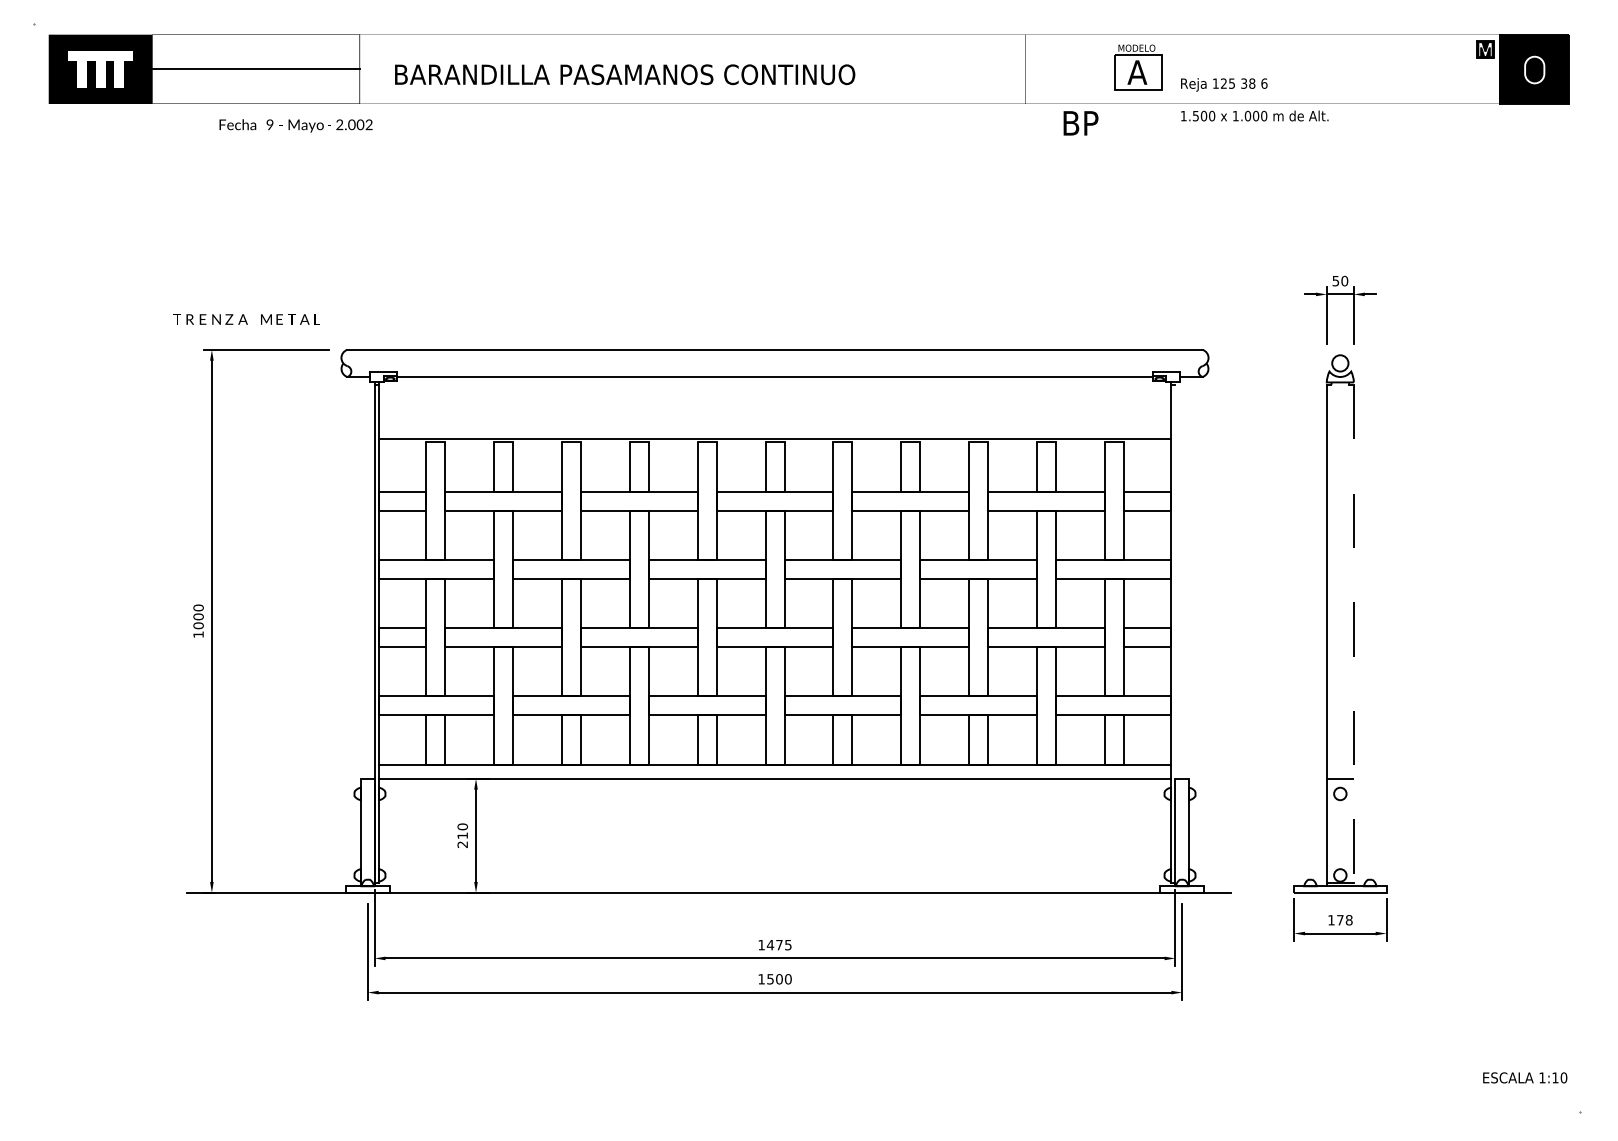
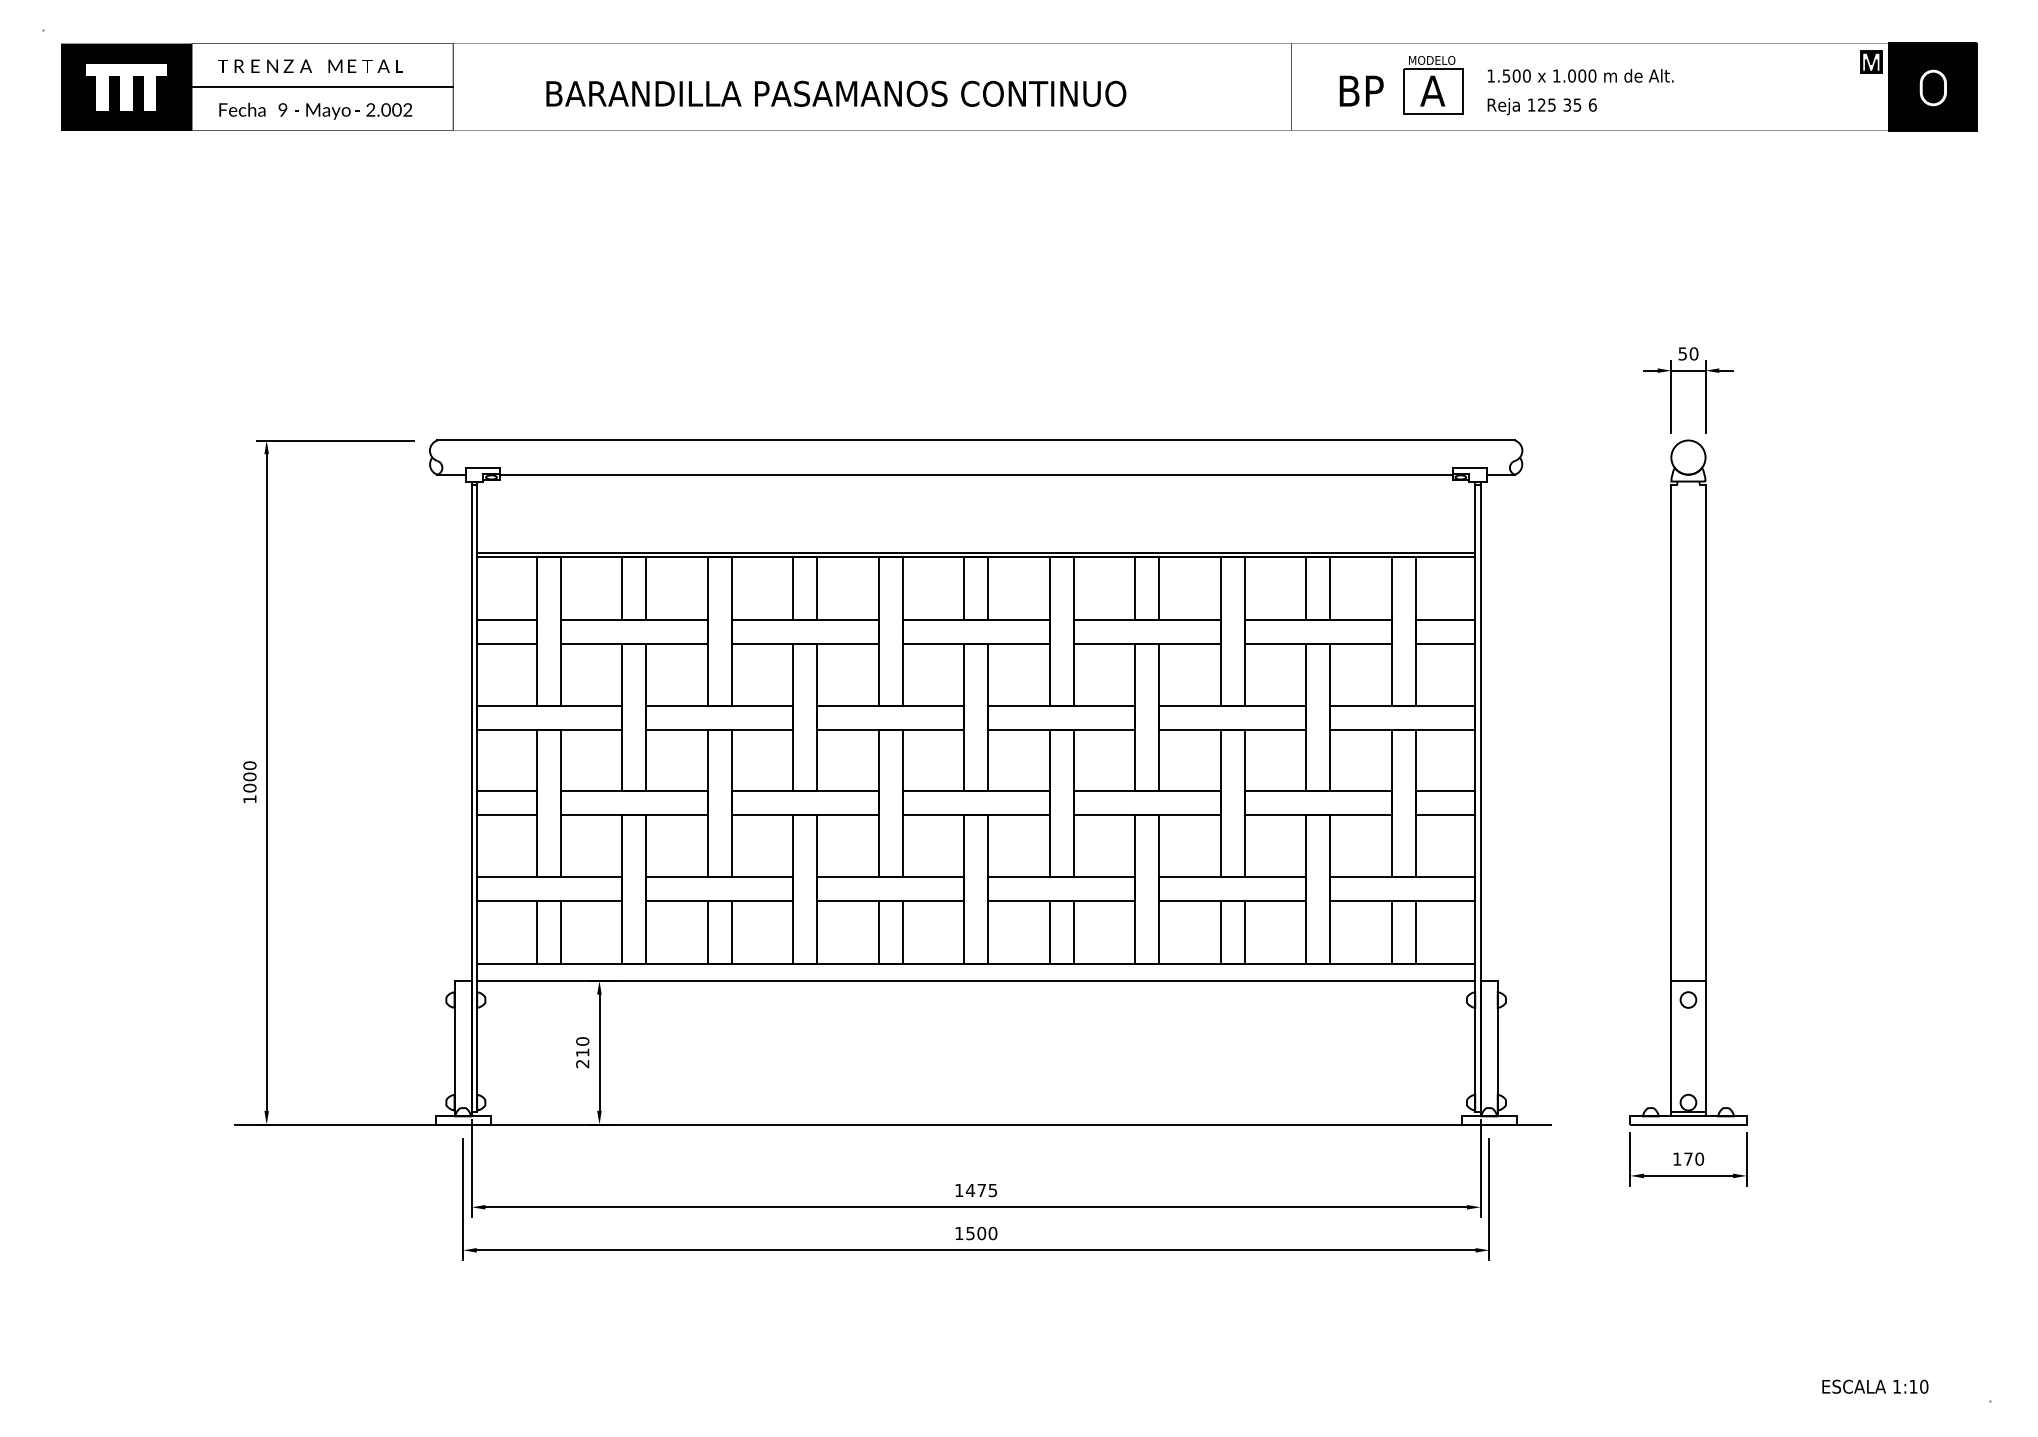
text: (625, 74) -> (836, 93), moved
text: (1252, 83) -> (1577, 104), 38 -> 35
text: (1254, 115) -> (1580, 75), moved
text: (1080, 122) -> (1361, 90), moved
text: (295, 126) -> (315, 111), moved
text: (246, 318) -> (310, 65), moved
circle: (1340, 363) -> (1688, 457), size x1.67
line: (775, 441) -> (976, 556), added
line: (1175, 632) -> (1480, 796), added
line: (1353, 635) -> (1705, 800), dashed -> solid
text: (1349, 919) -> (1699, 1158), 178 -> 170
text: (1525, 1077) -> (1875, 1386), moved

